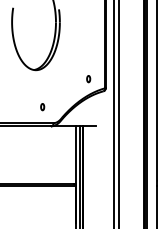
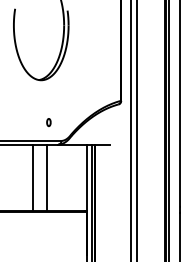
part: (88, 79) -> (101, 90), removed
line: (28, 155) -> (32, 177), added
line: (41, 155) -> (47, 177), added

